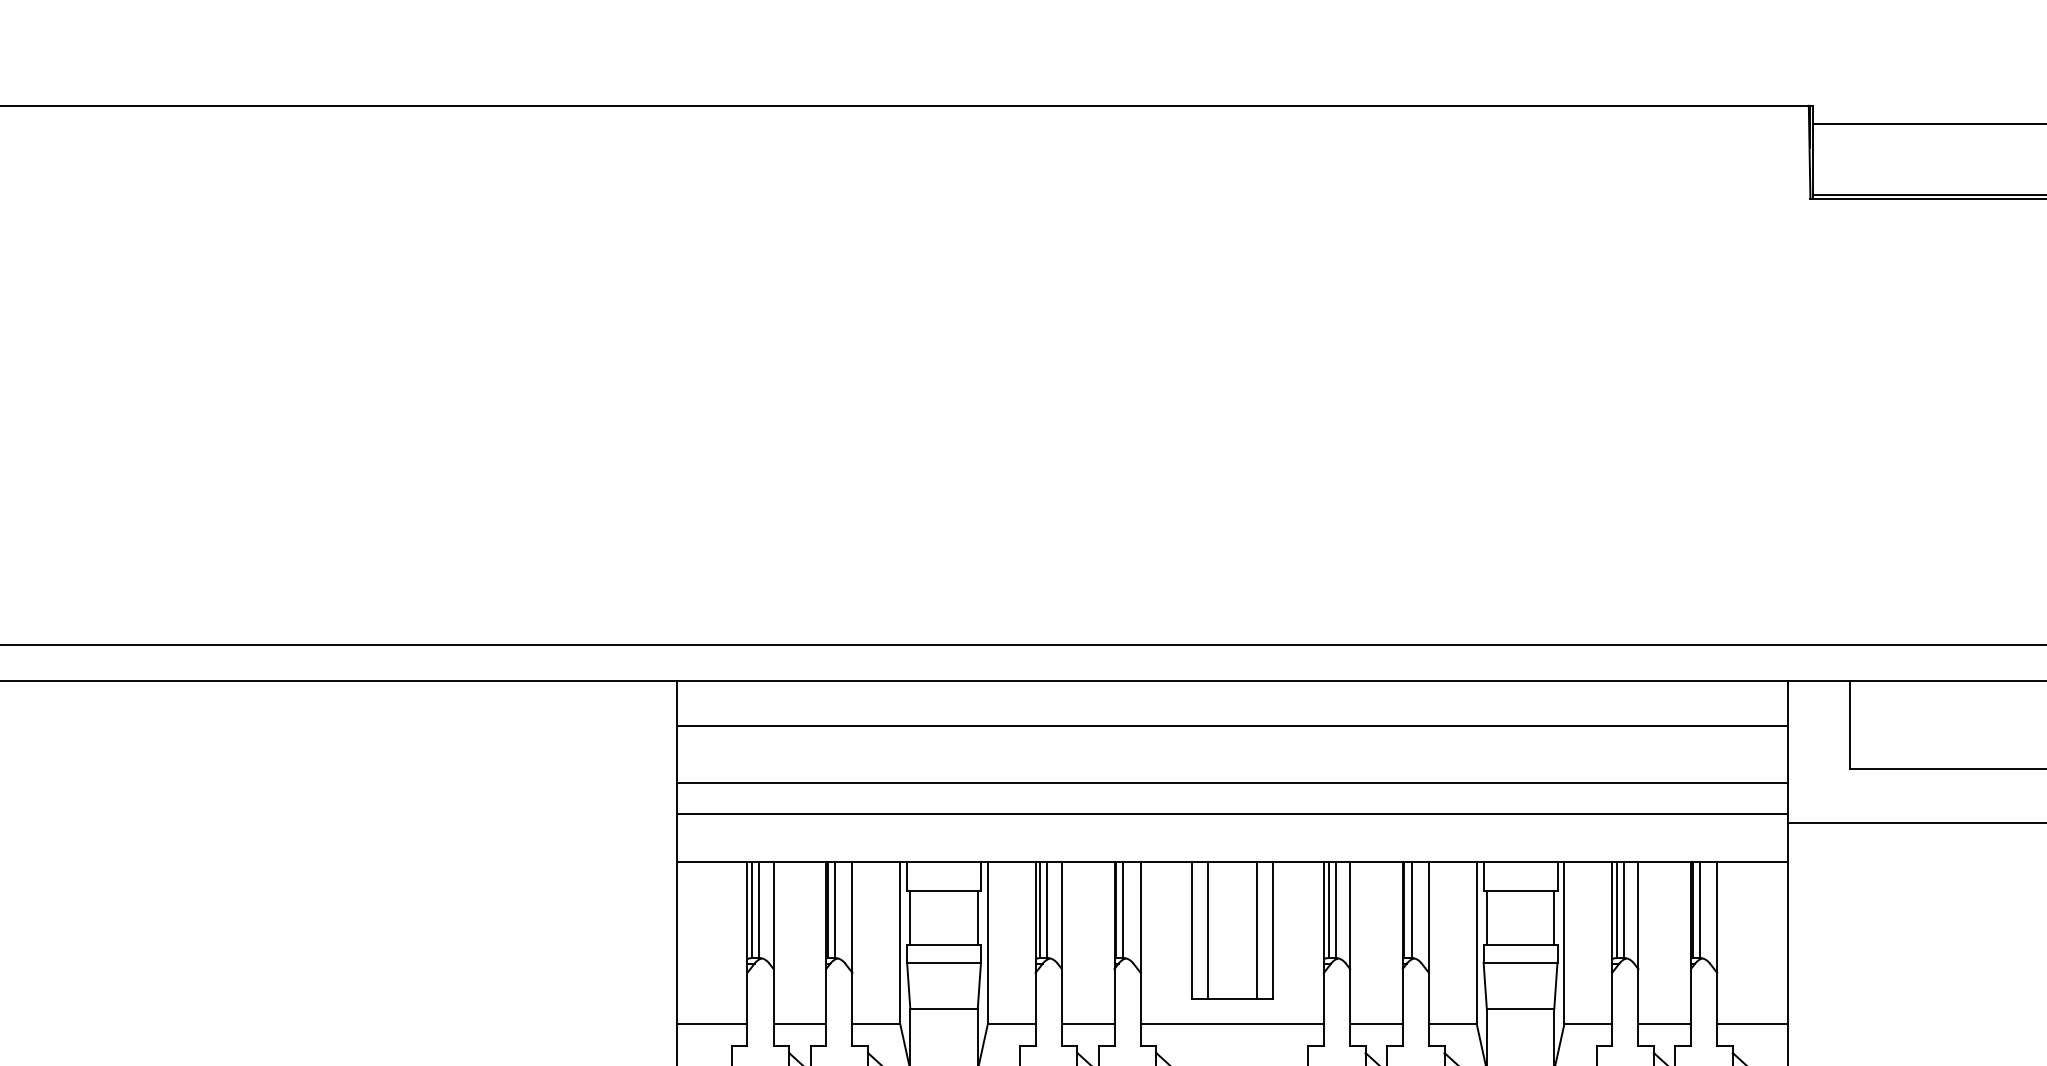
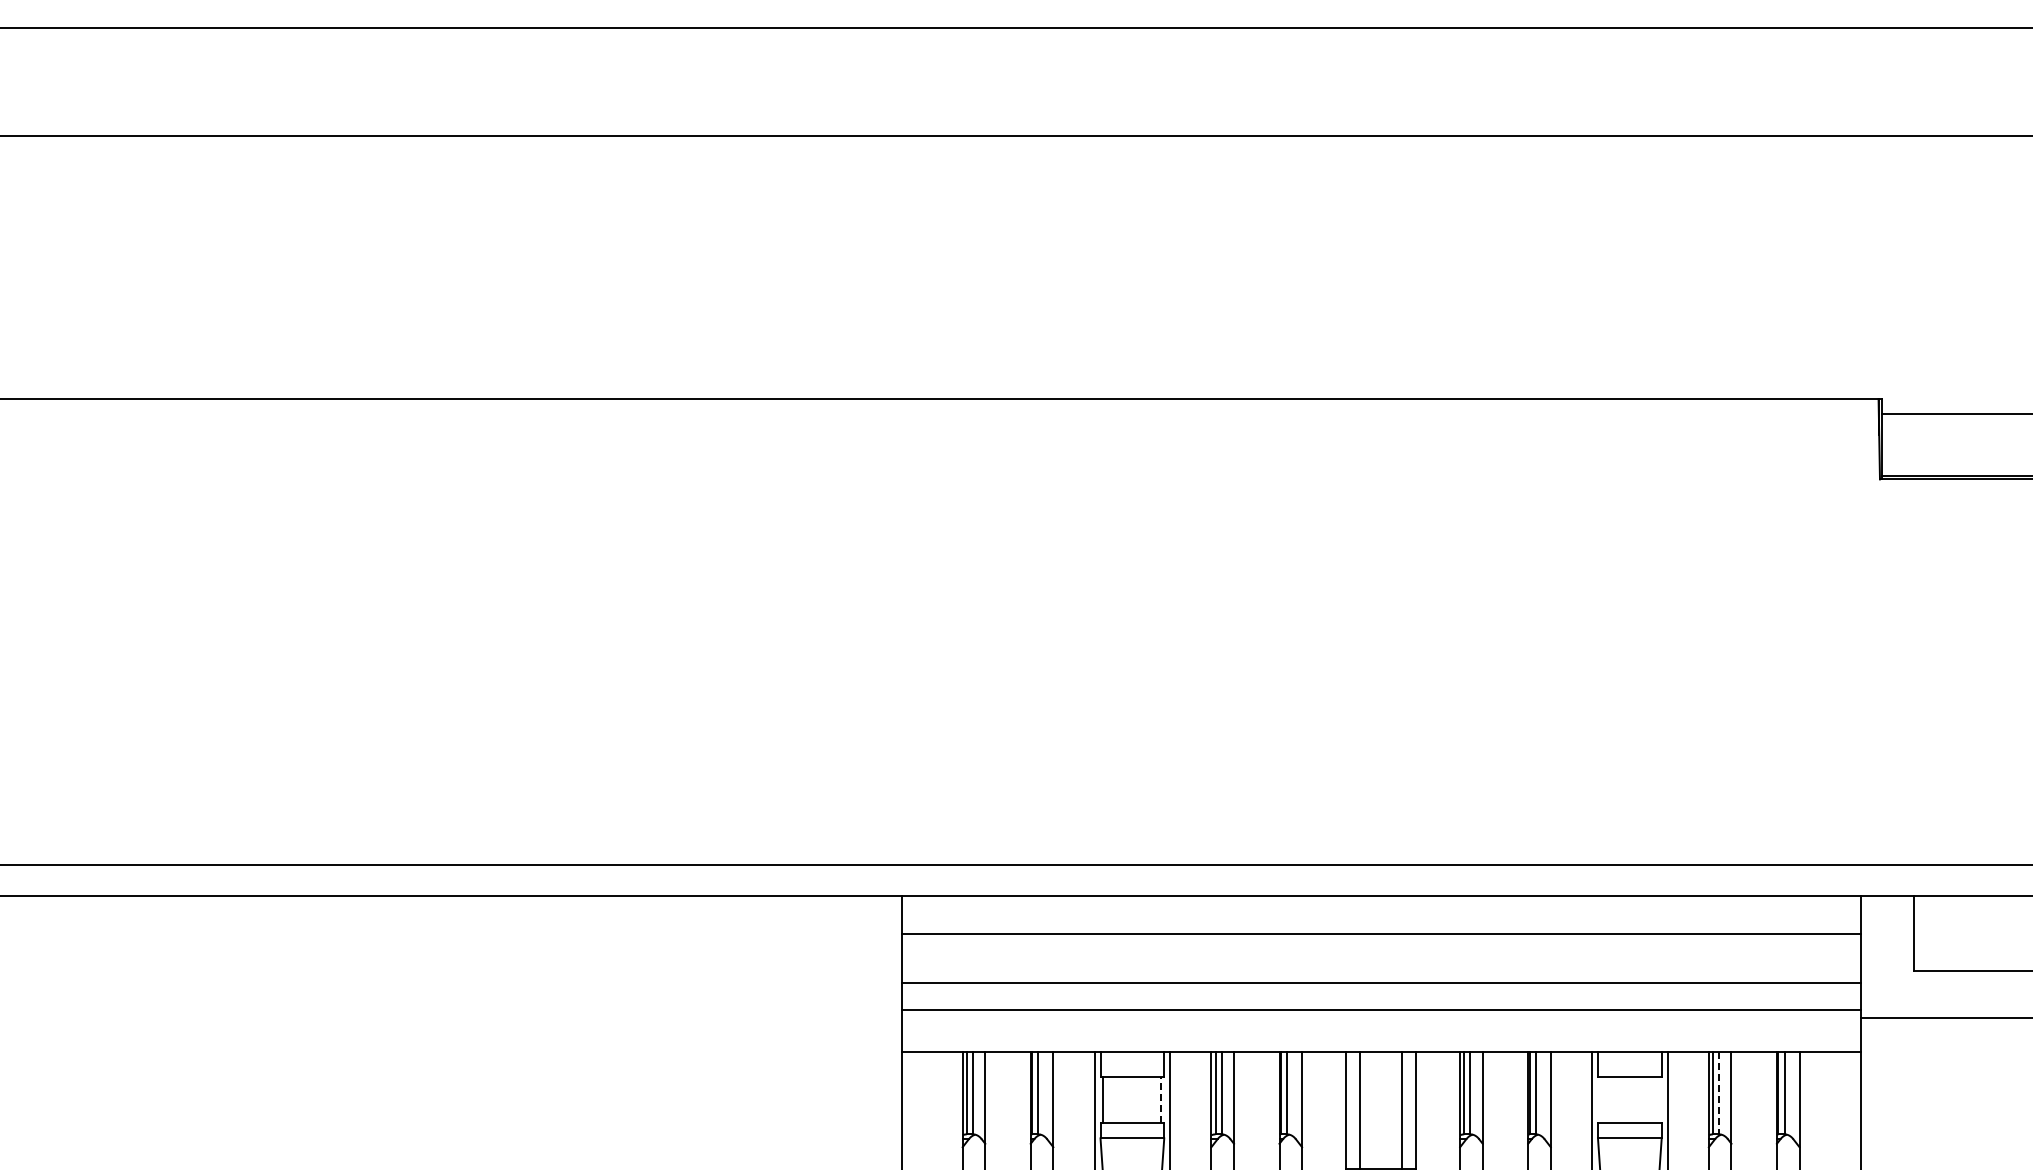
line: (1624, 910) -> (1719, 1093), solid -> dashed
line: (977, 917) -> (1161, 1099), solid -> dashed
line: (1486, 917) -> (1600, 1099), removed
line: (1553, 917) -> (1658, 1099), removed

